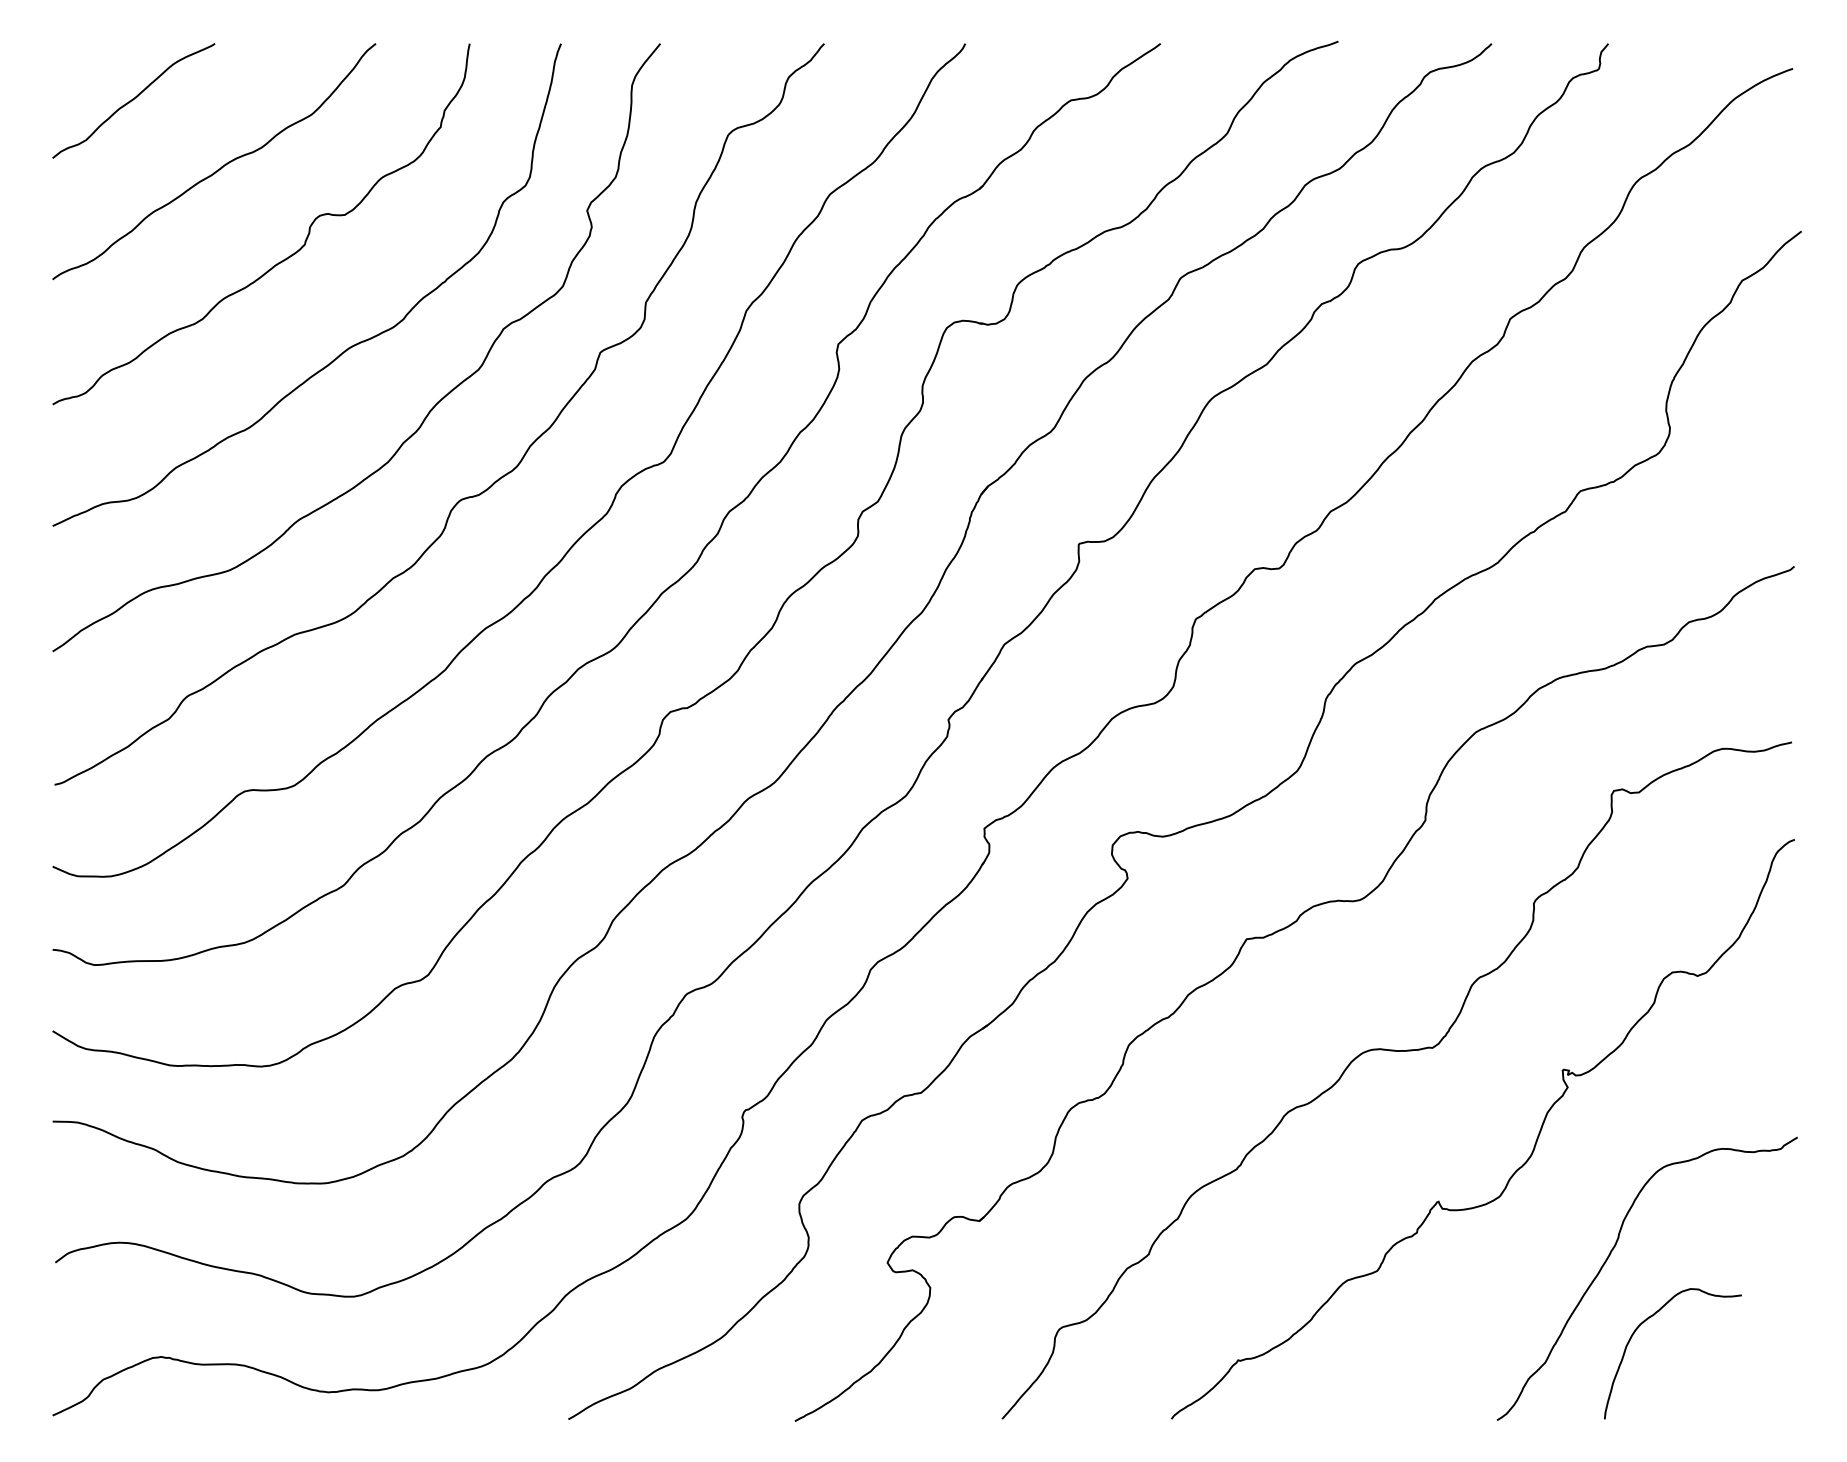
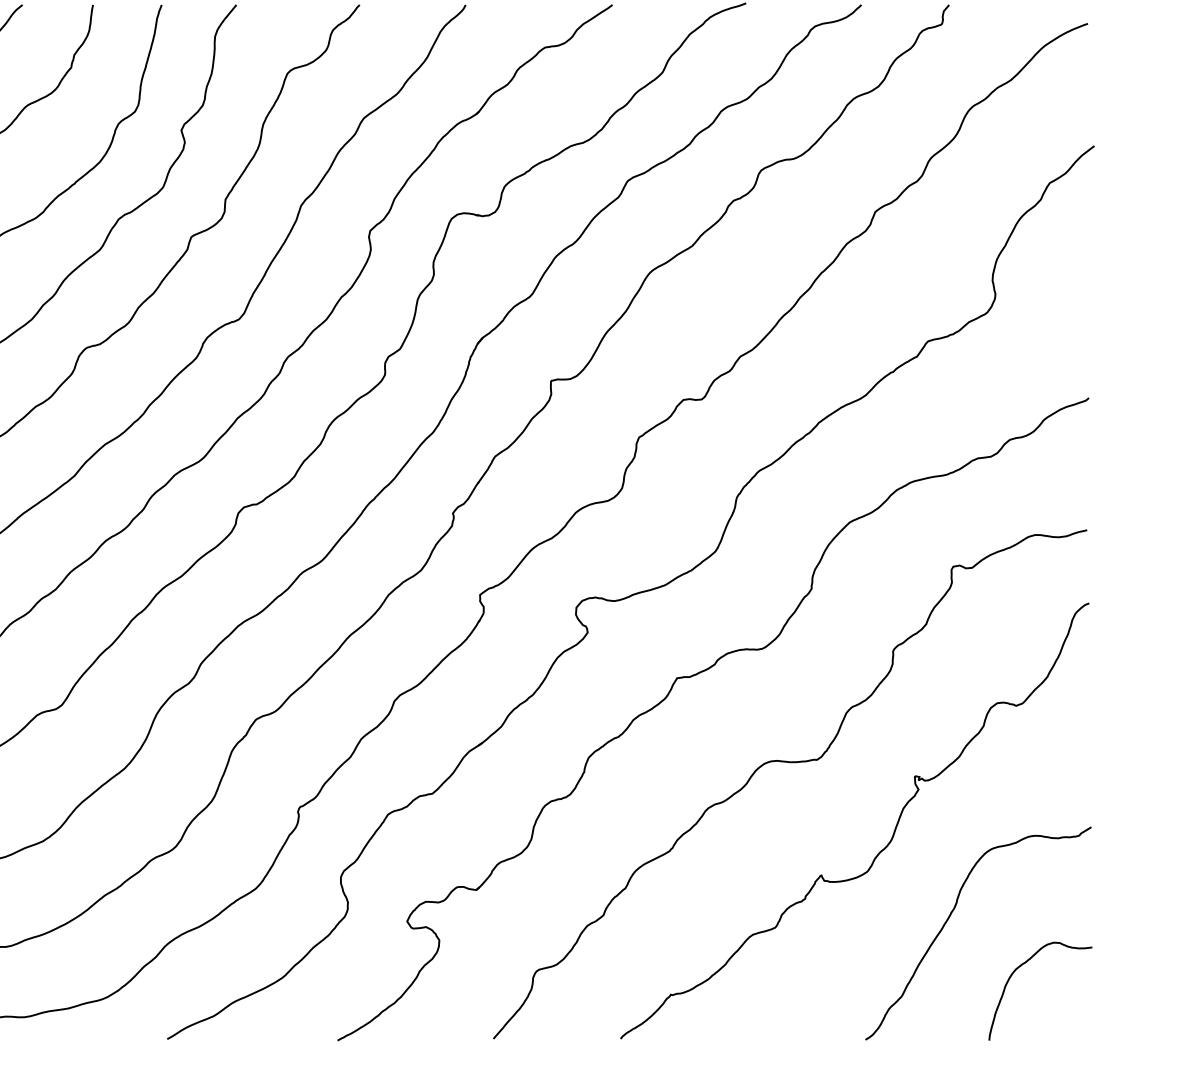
curve: (1653, 1316) -> (1025, 963), moved

